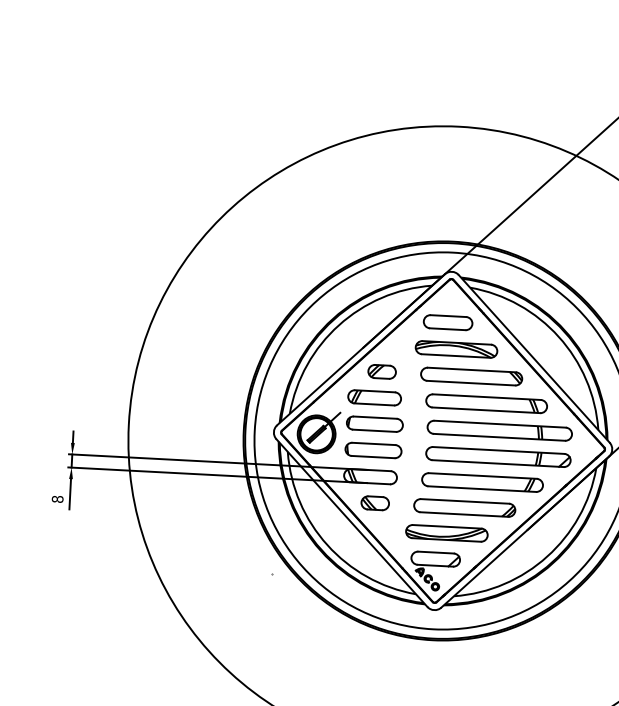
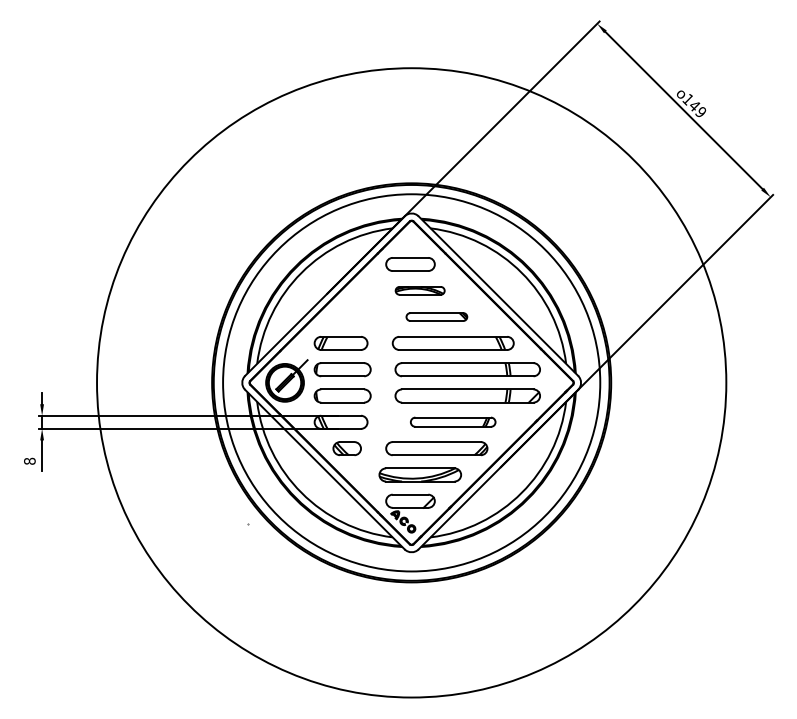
part: (455, 349) -> (419, 290), size x0.6
part: (381, 371) -> (346, 316), removed
part: (471, 375) -> (436, 316), size x0.6
part: (481, 481) -> (452, 421), size x0.7

